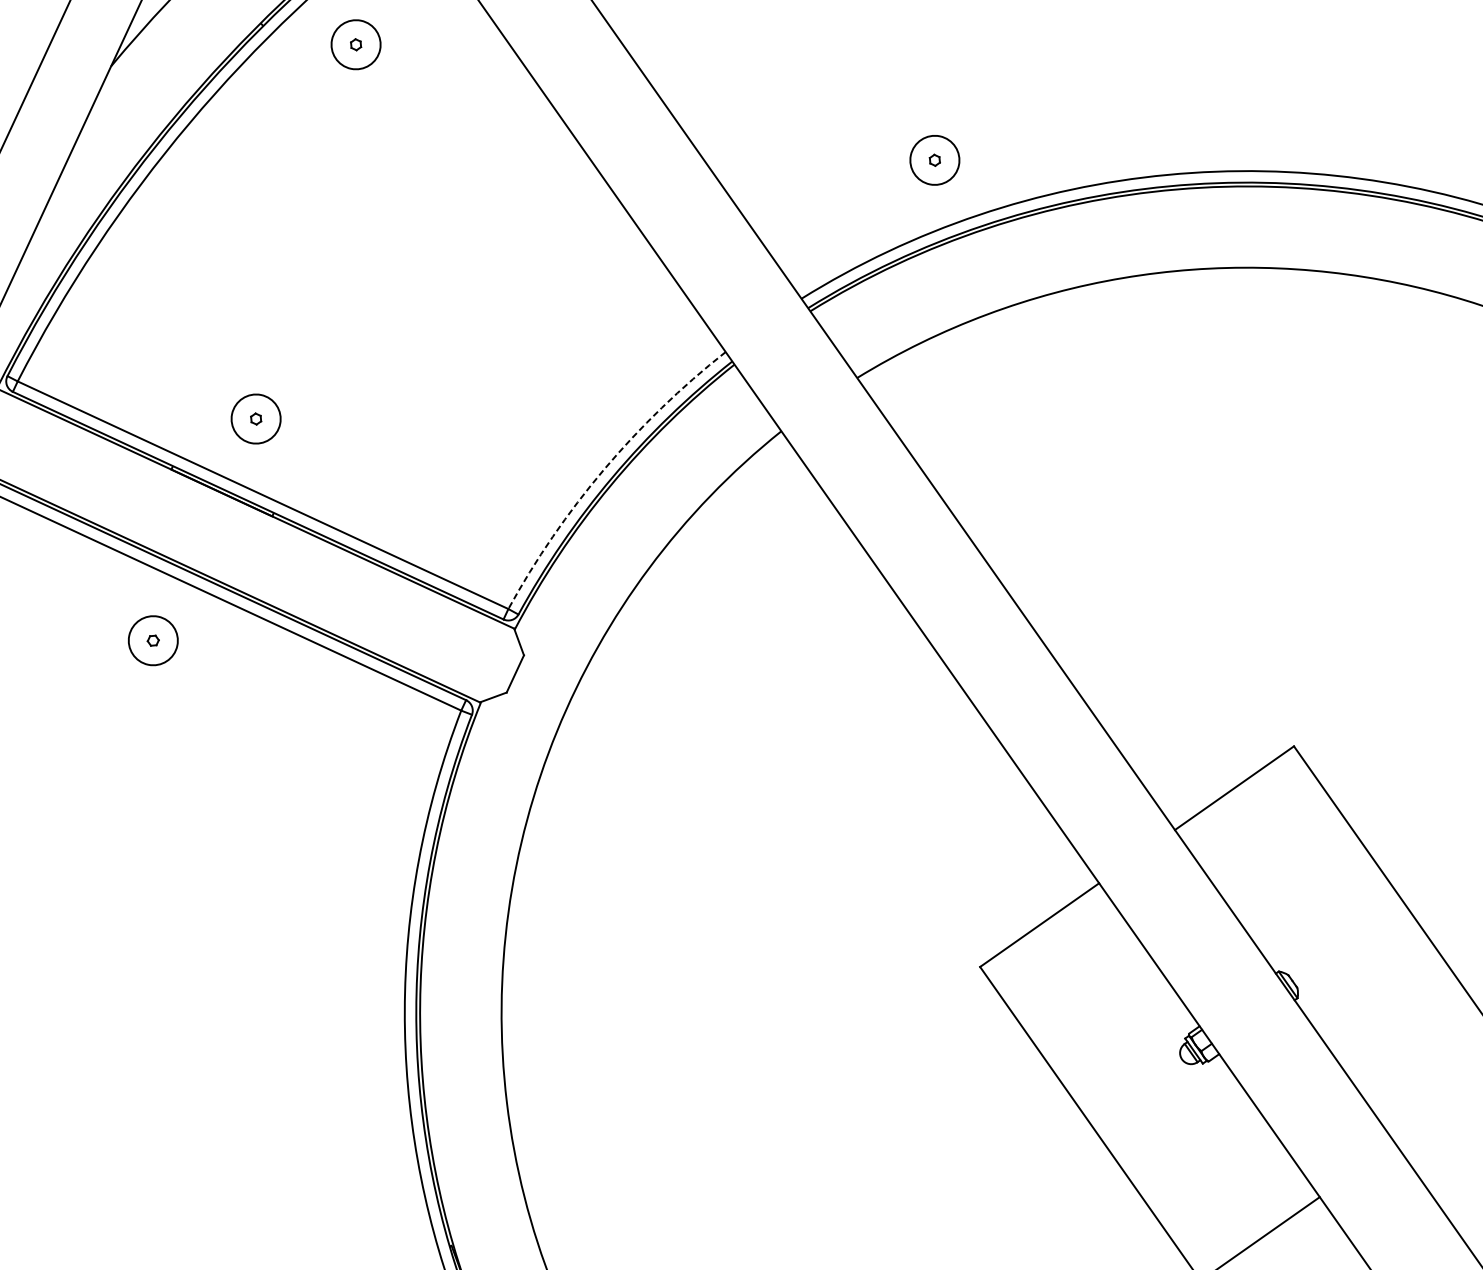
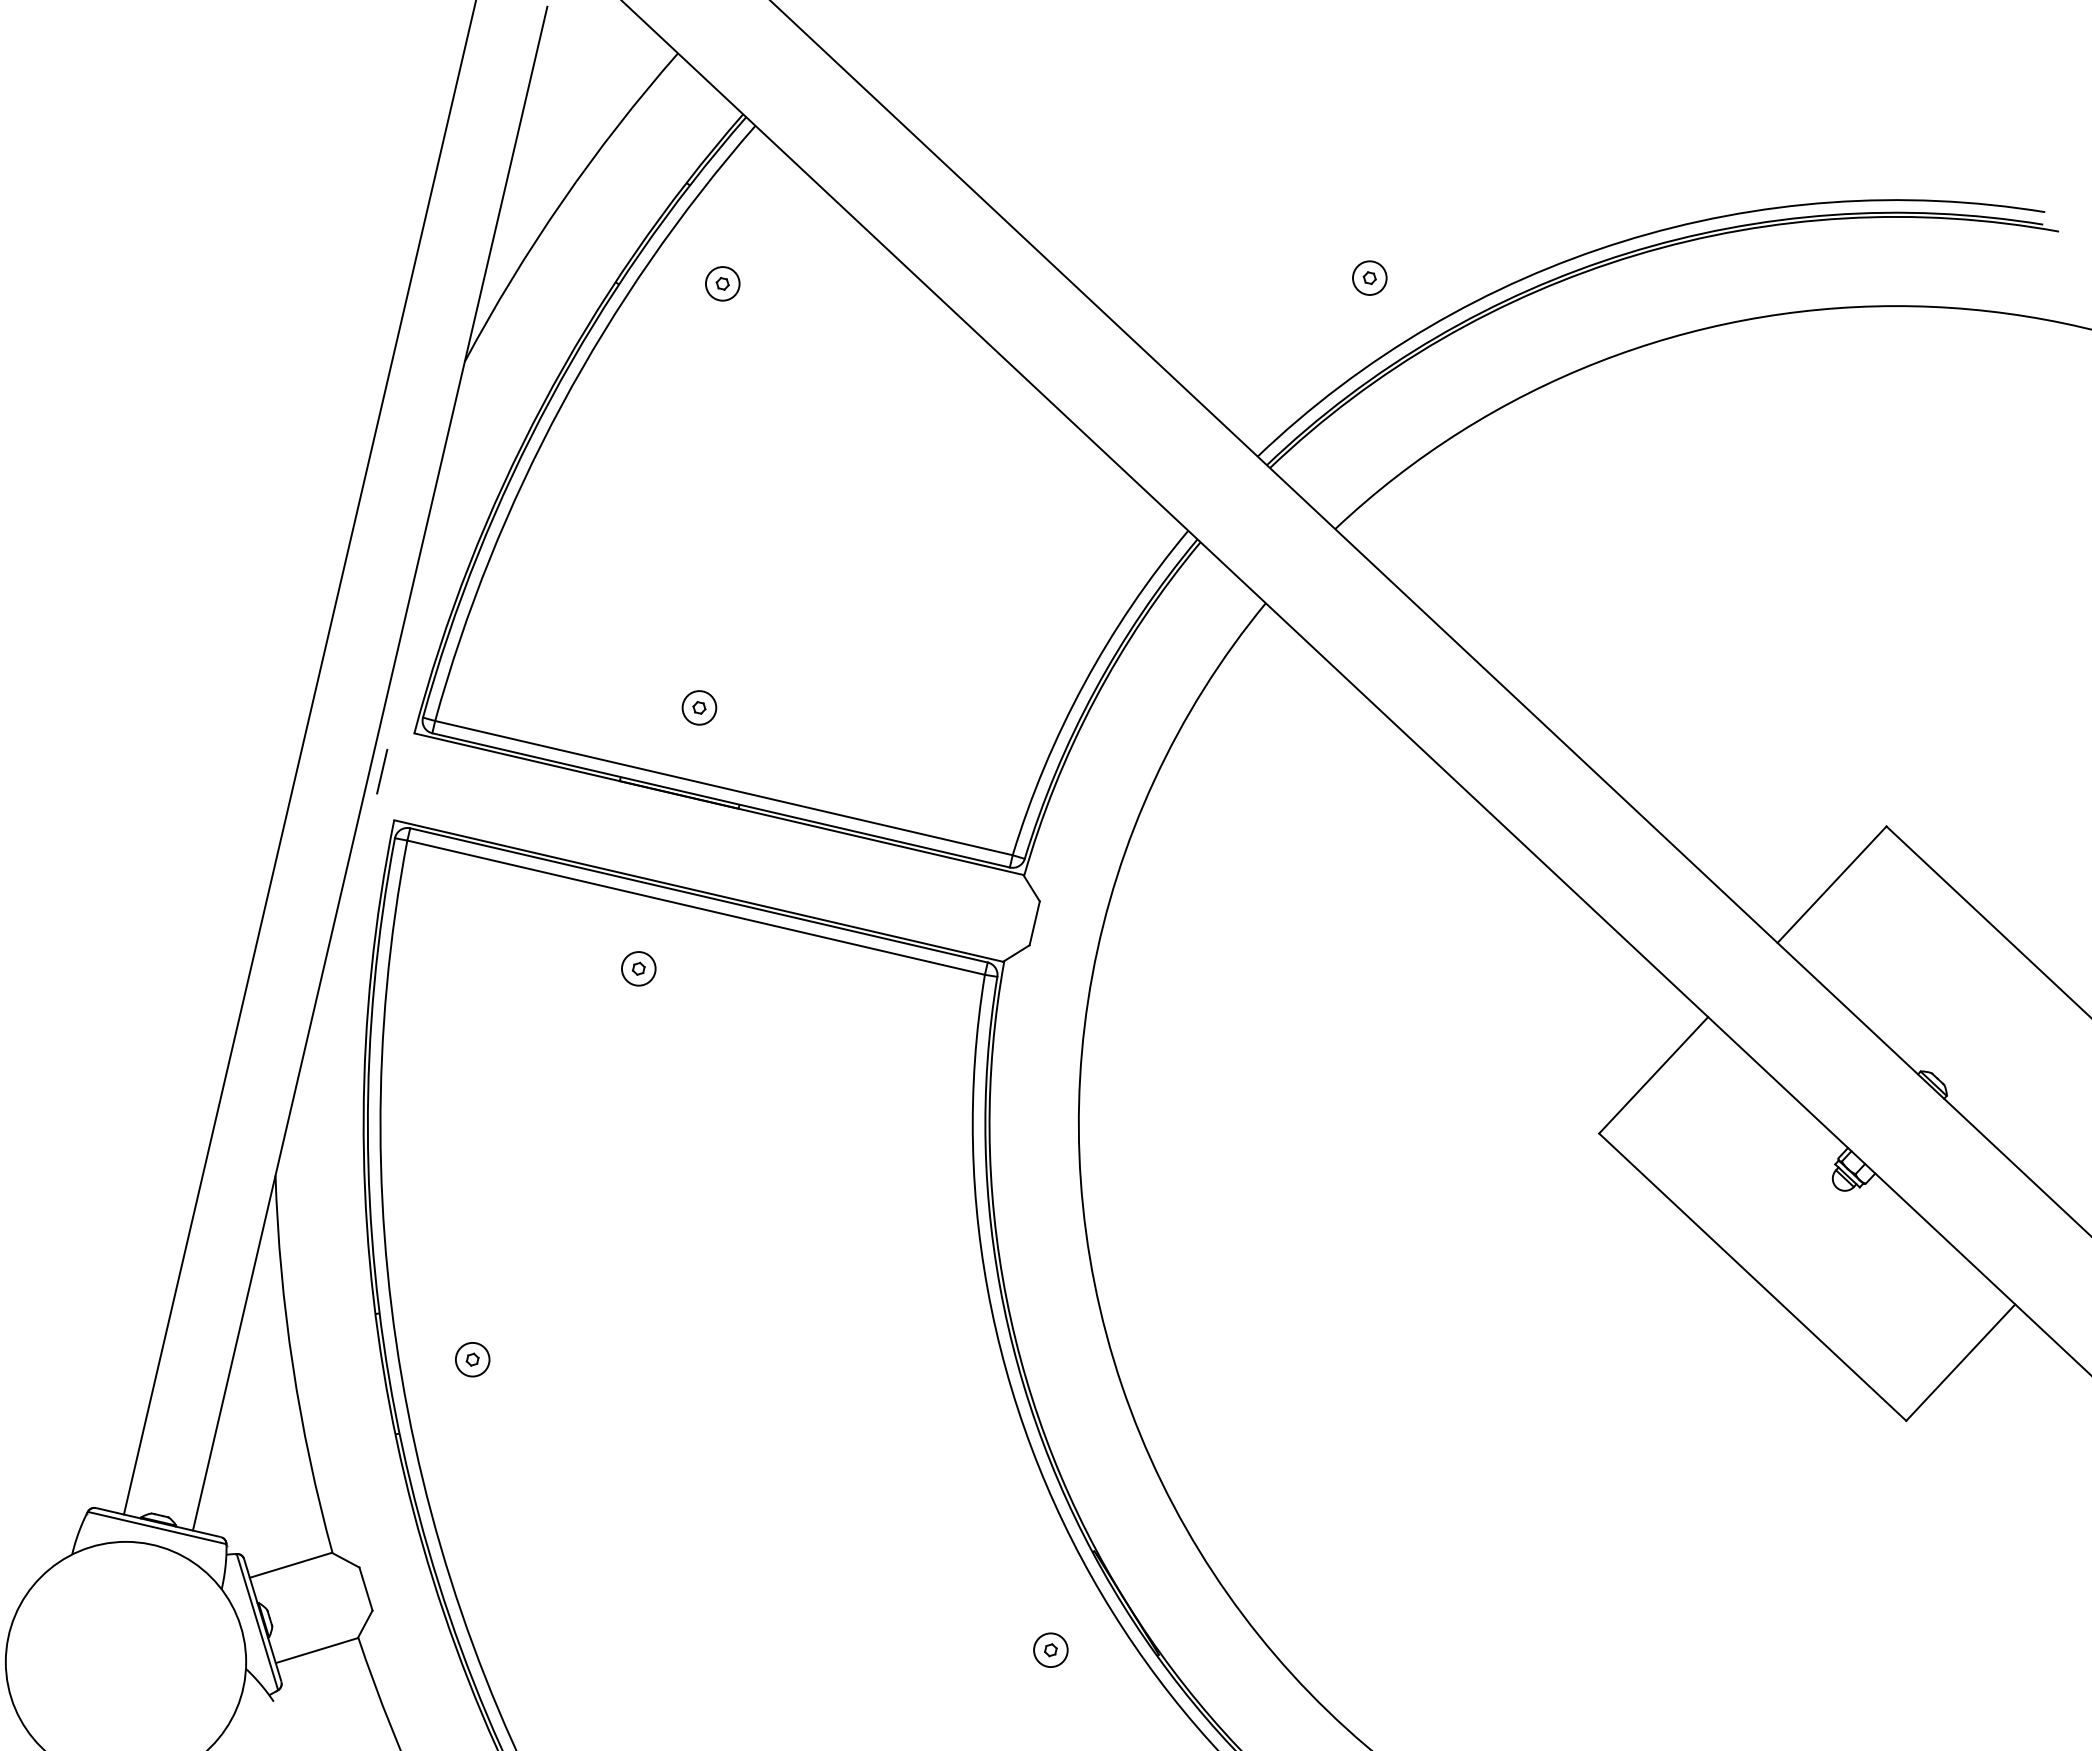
circle: (355, 44) -> (722, 283), size x0.62
circle: (934, 159) -> (1369, 277), size x0.62
circle: (256, 418) -> (699, 707), size x0.62
arc: (604, 469) -> (1084, 684), dashed -> solid
circle: (153, 640) -> (638, 968), size x0.62

